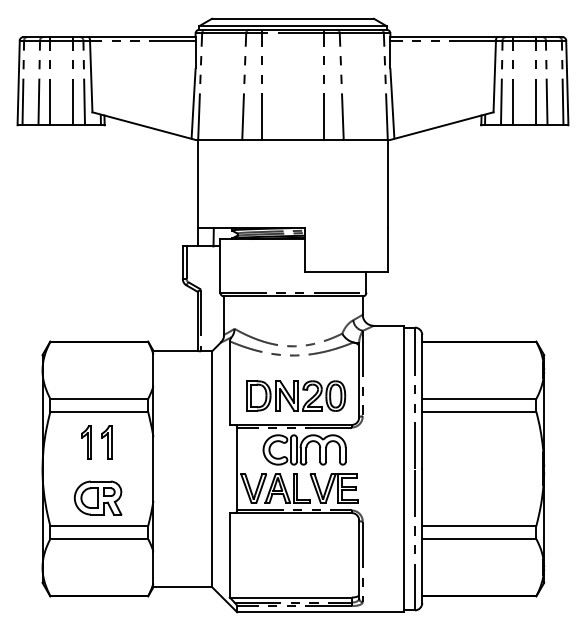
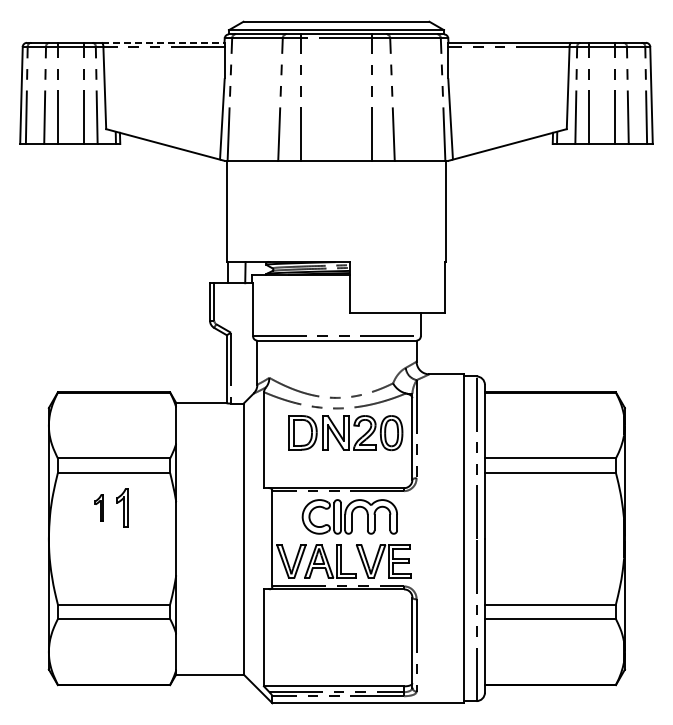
line: (142, 36) -> (163, 42), solid -> dashed
part: (295, 396) -> (345, 433), moved
part: (86, 441) -> (99, 507), size x0.7
part: (97, 498) -> (112, 572), removed

